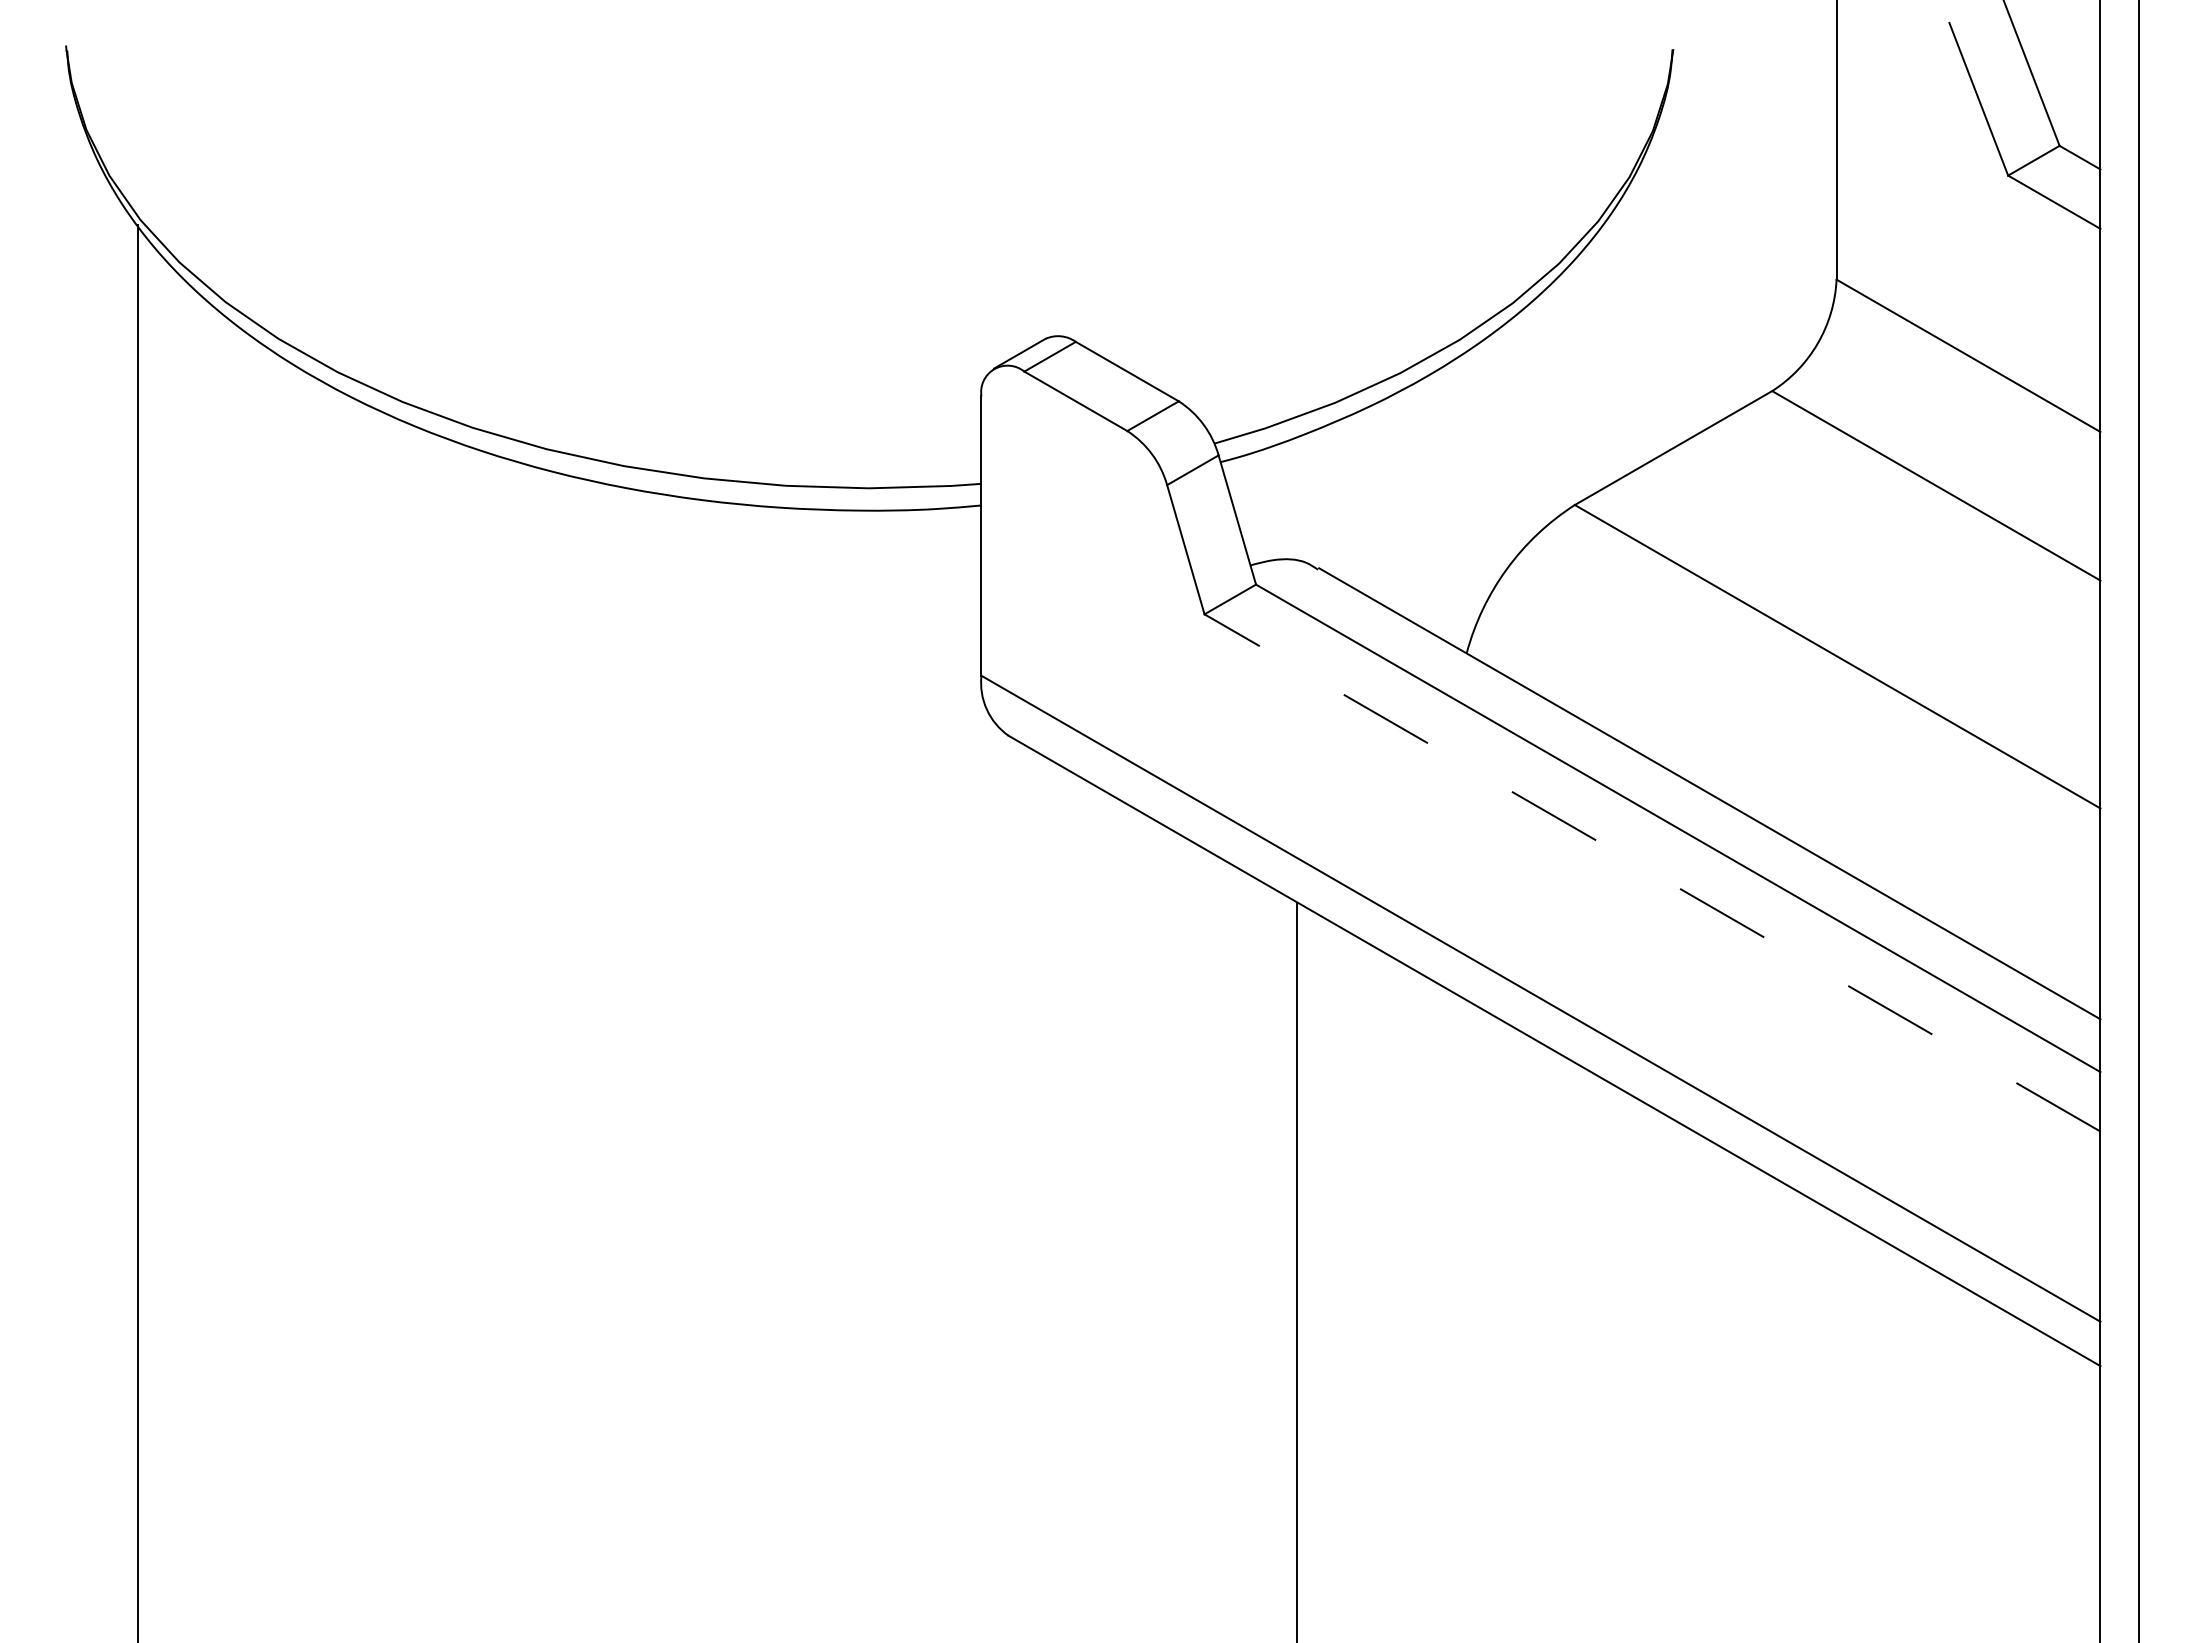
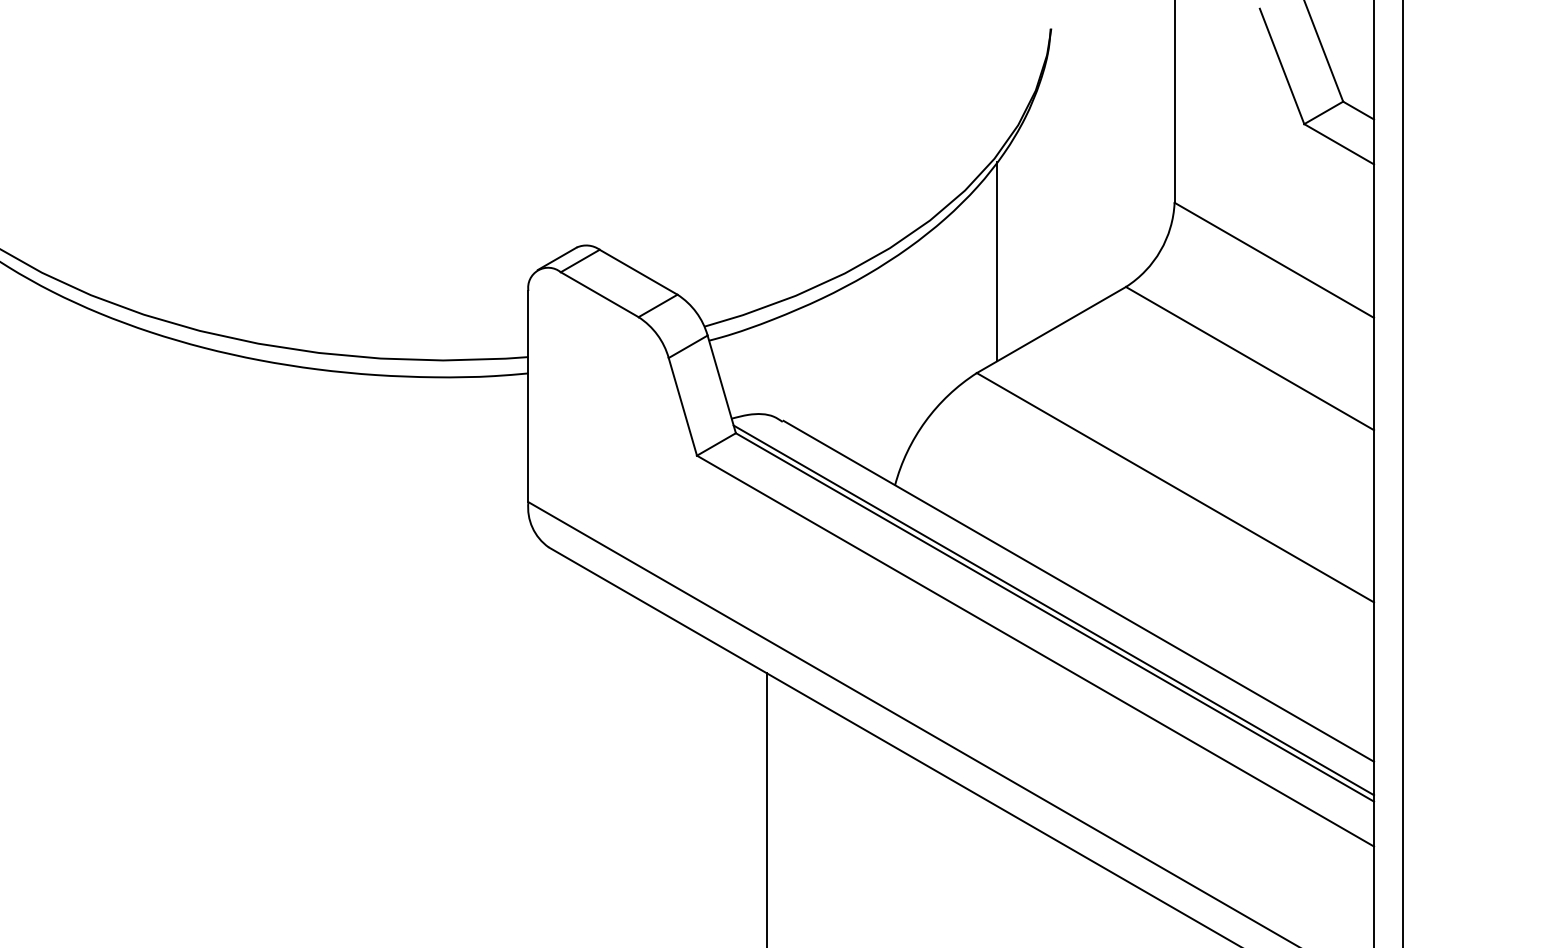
line: (1601, 357) -> (996, 261), added
line: (1676, 818) -> (1053, 609), added
line: (1652, 872) -> (1035, 650), dashed -> solid

